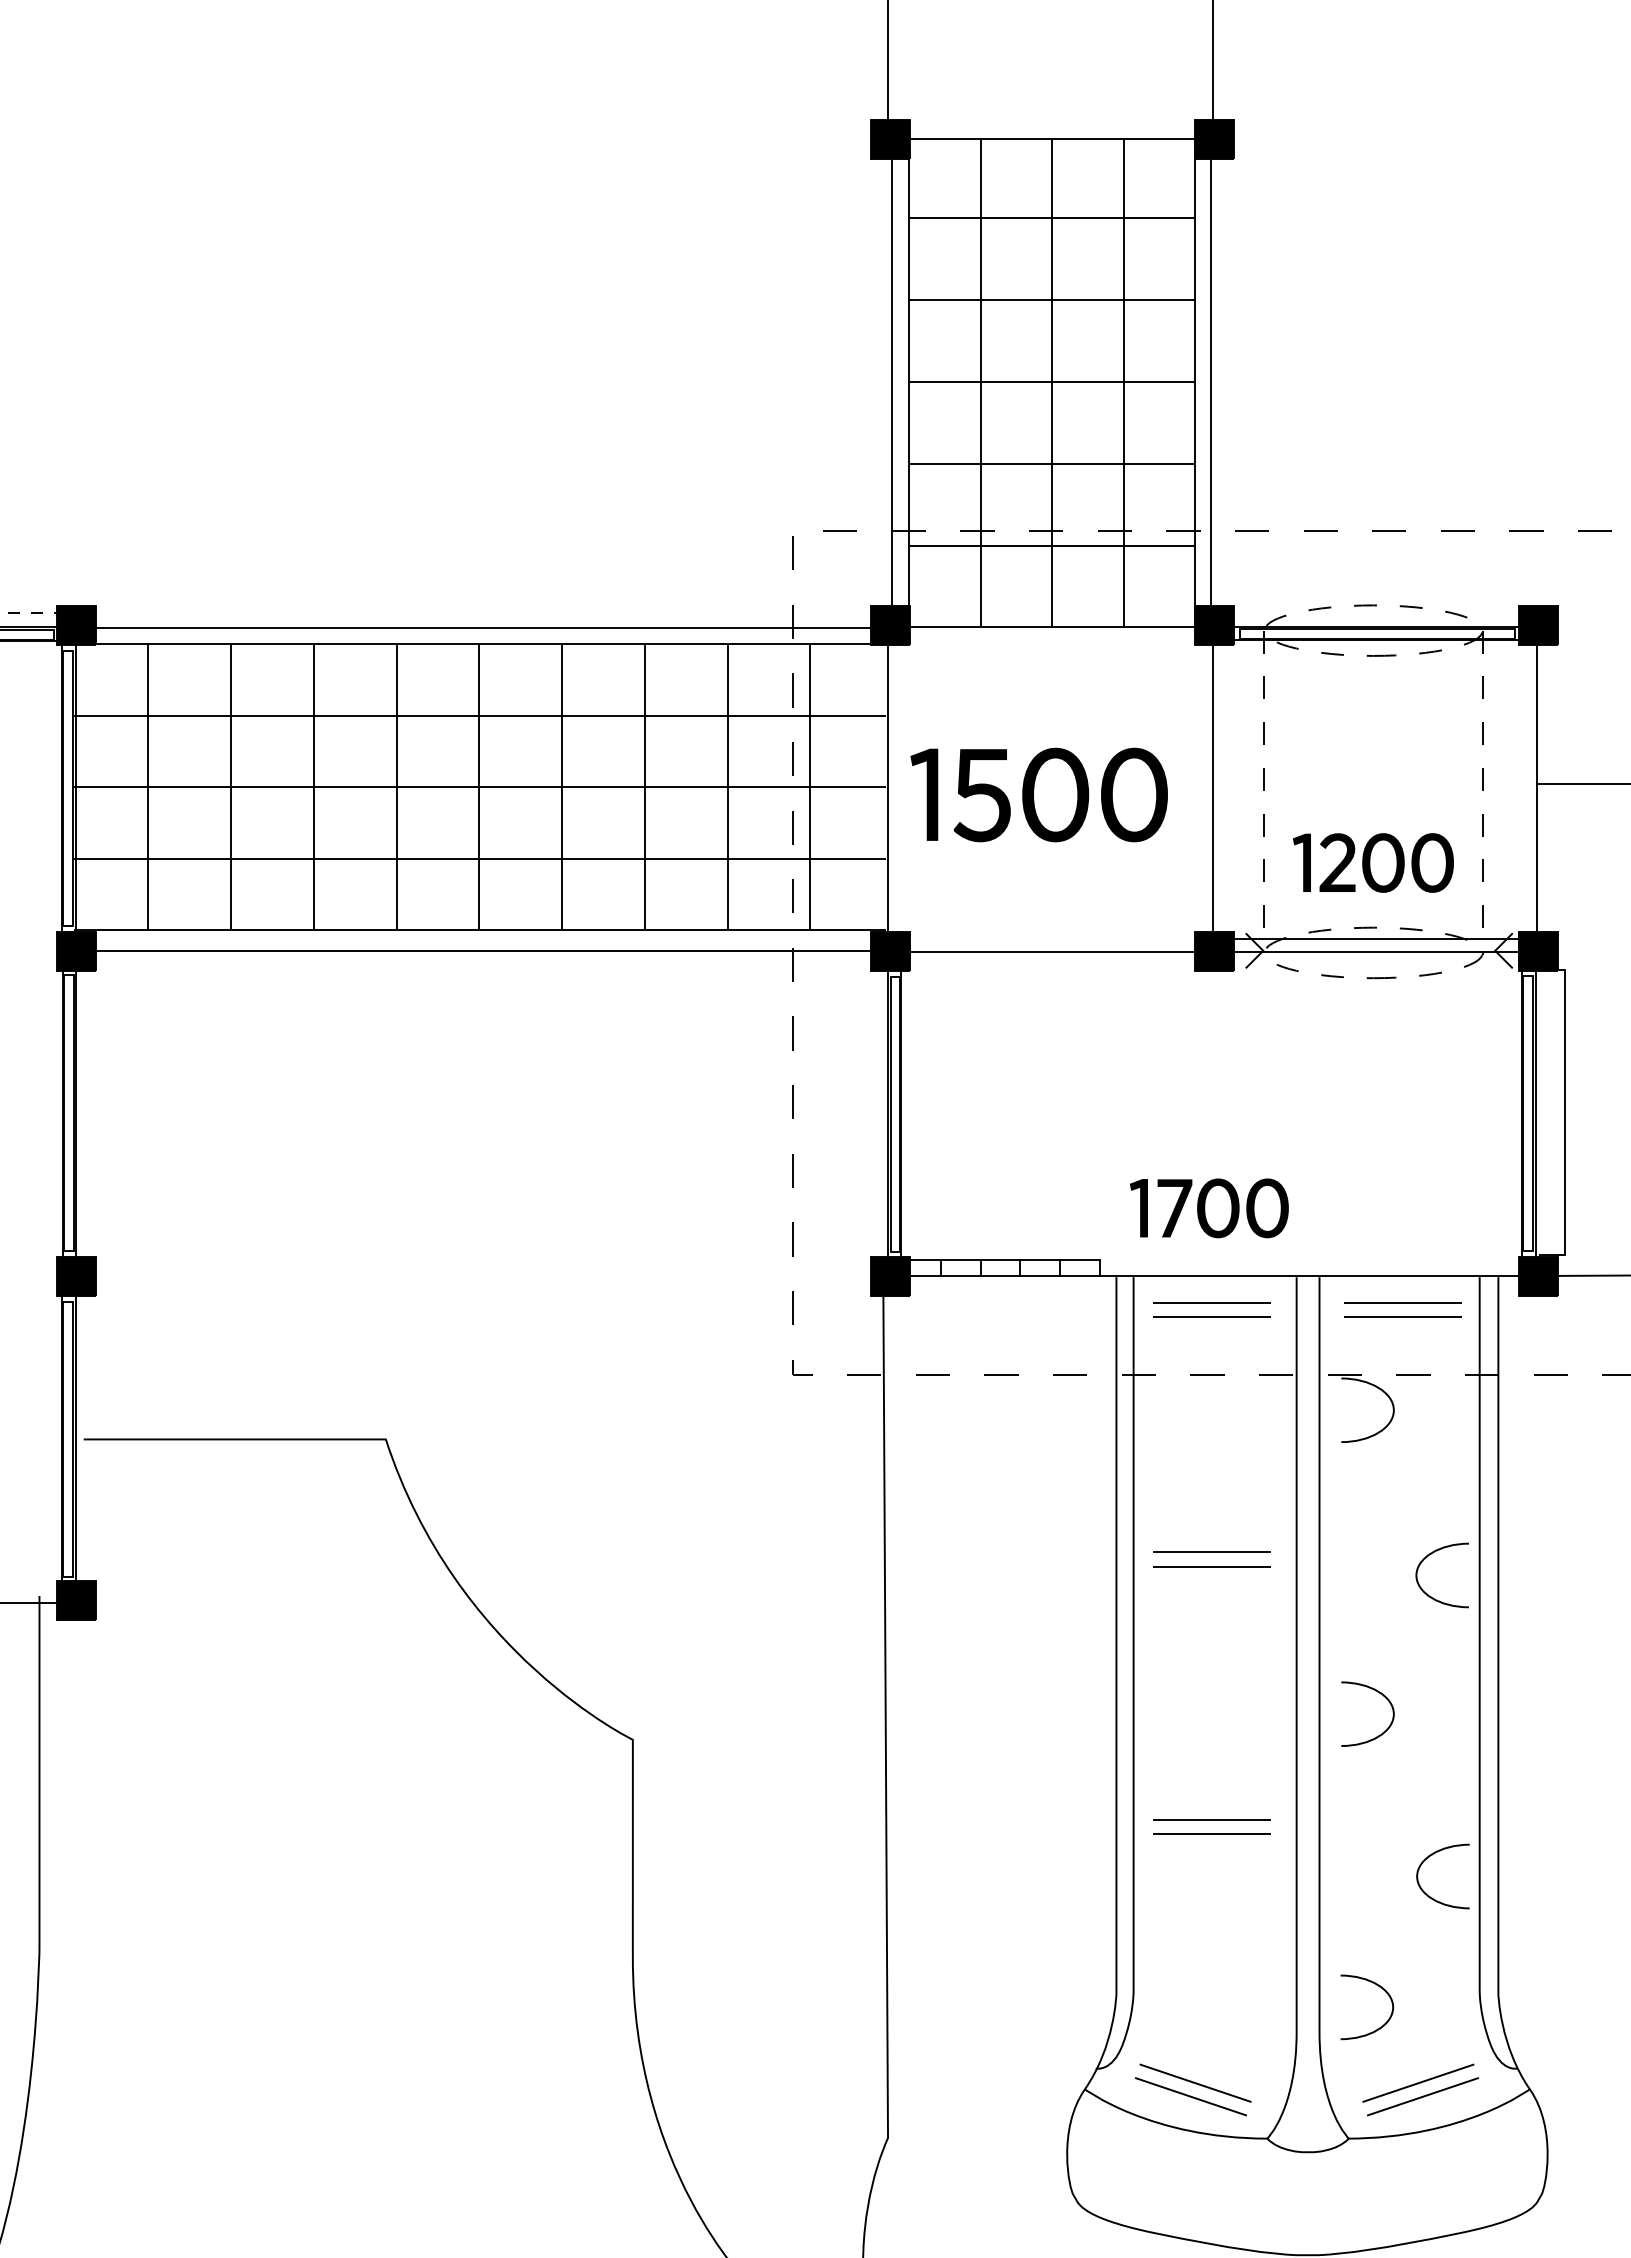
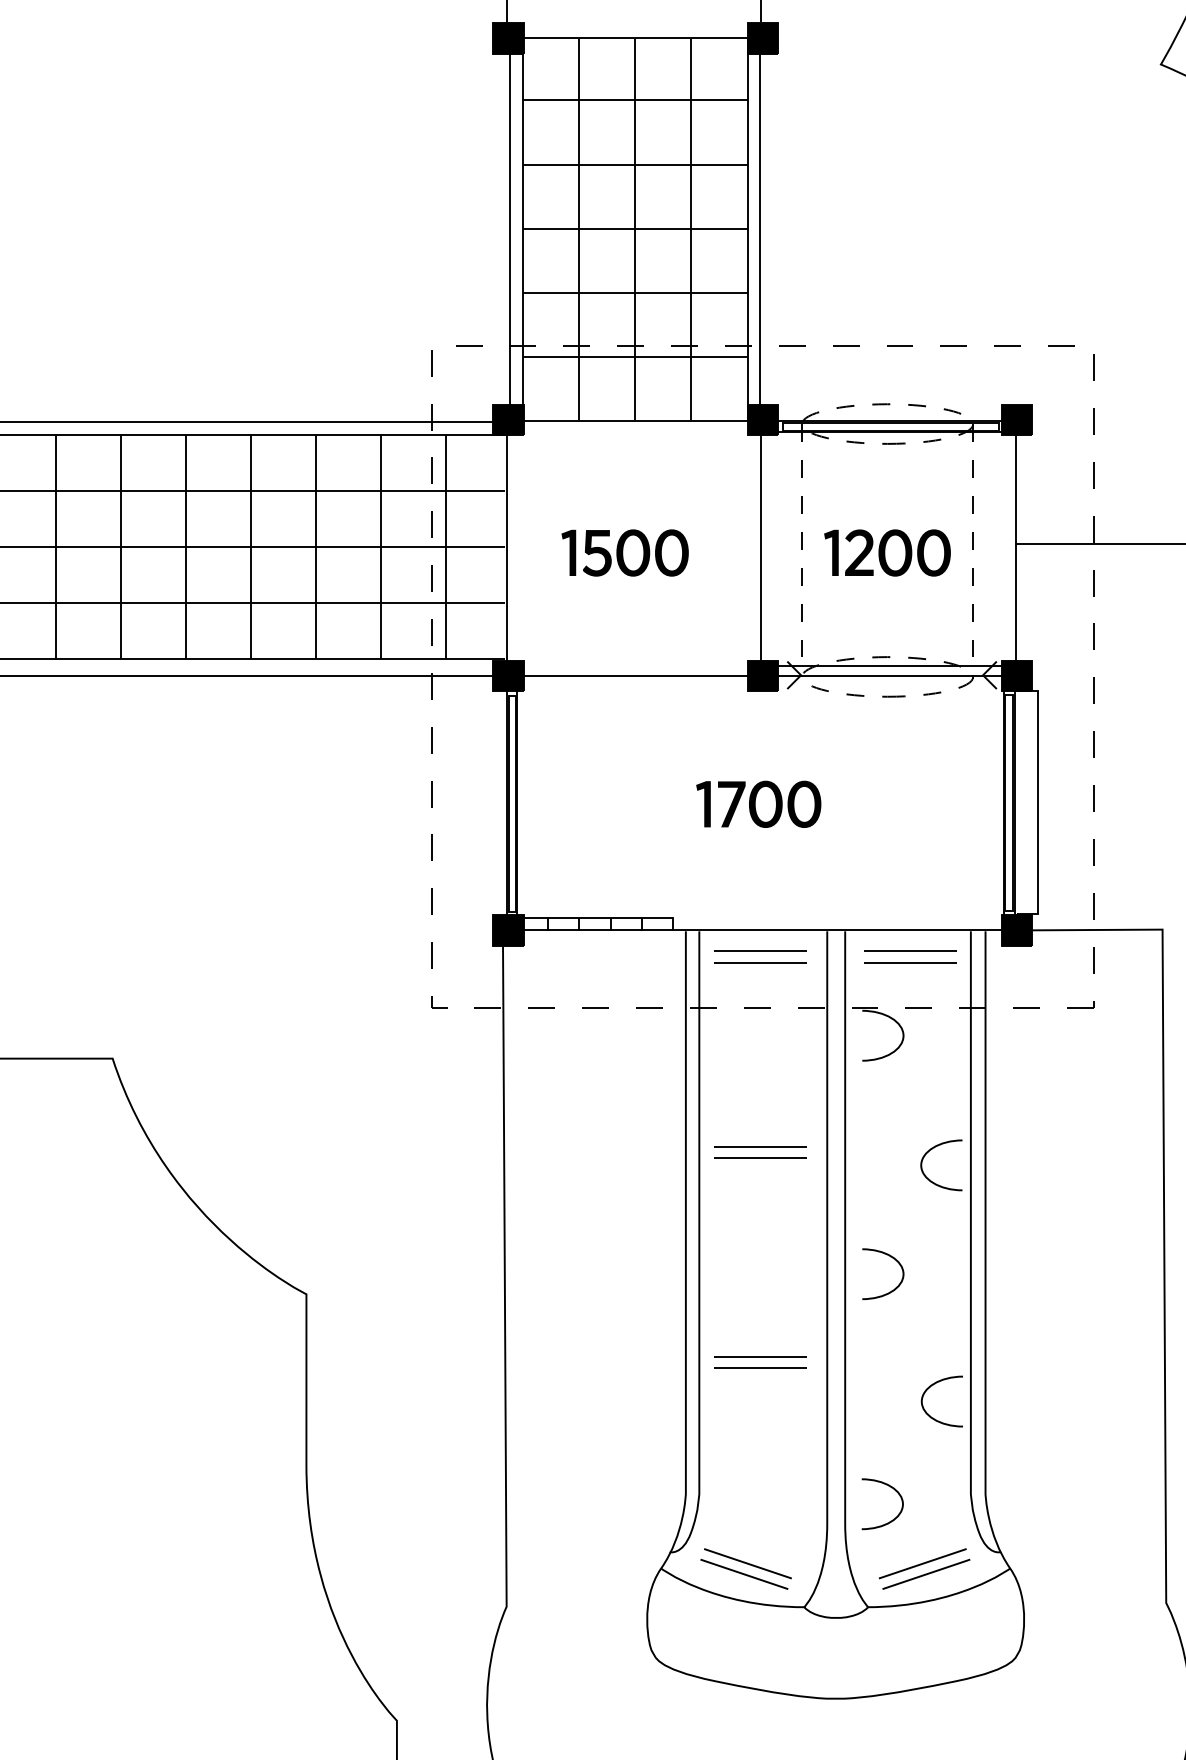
part: (1038, 794) -> (624, 552), size x0.62
part: (1373, 862) -> (887, 552), moved
part: (1209, 1208) -> (758, 804), moved

